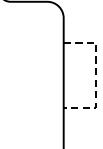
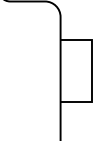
line: (96, 75) -> (91, 71), dashed -> solid

